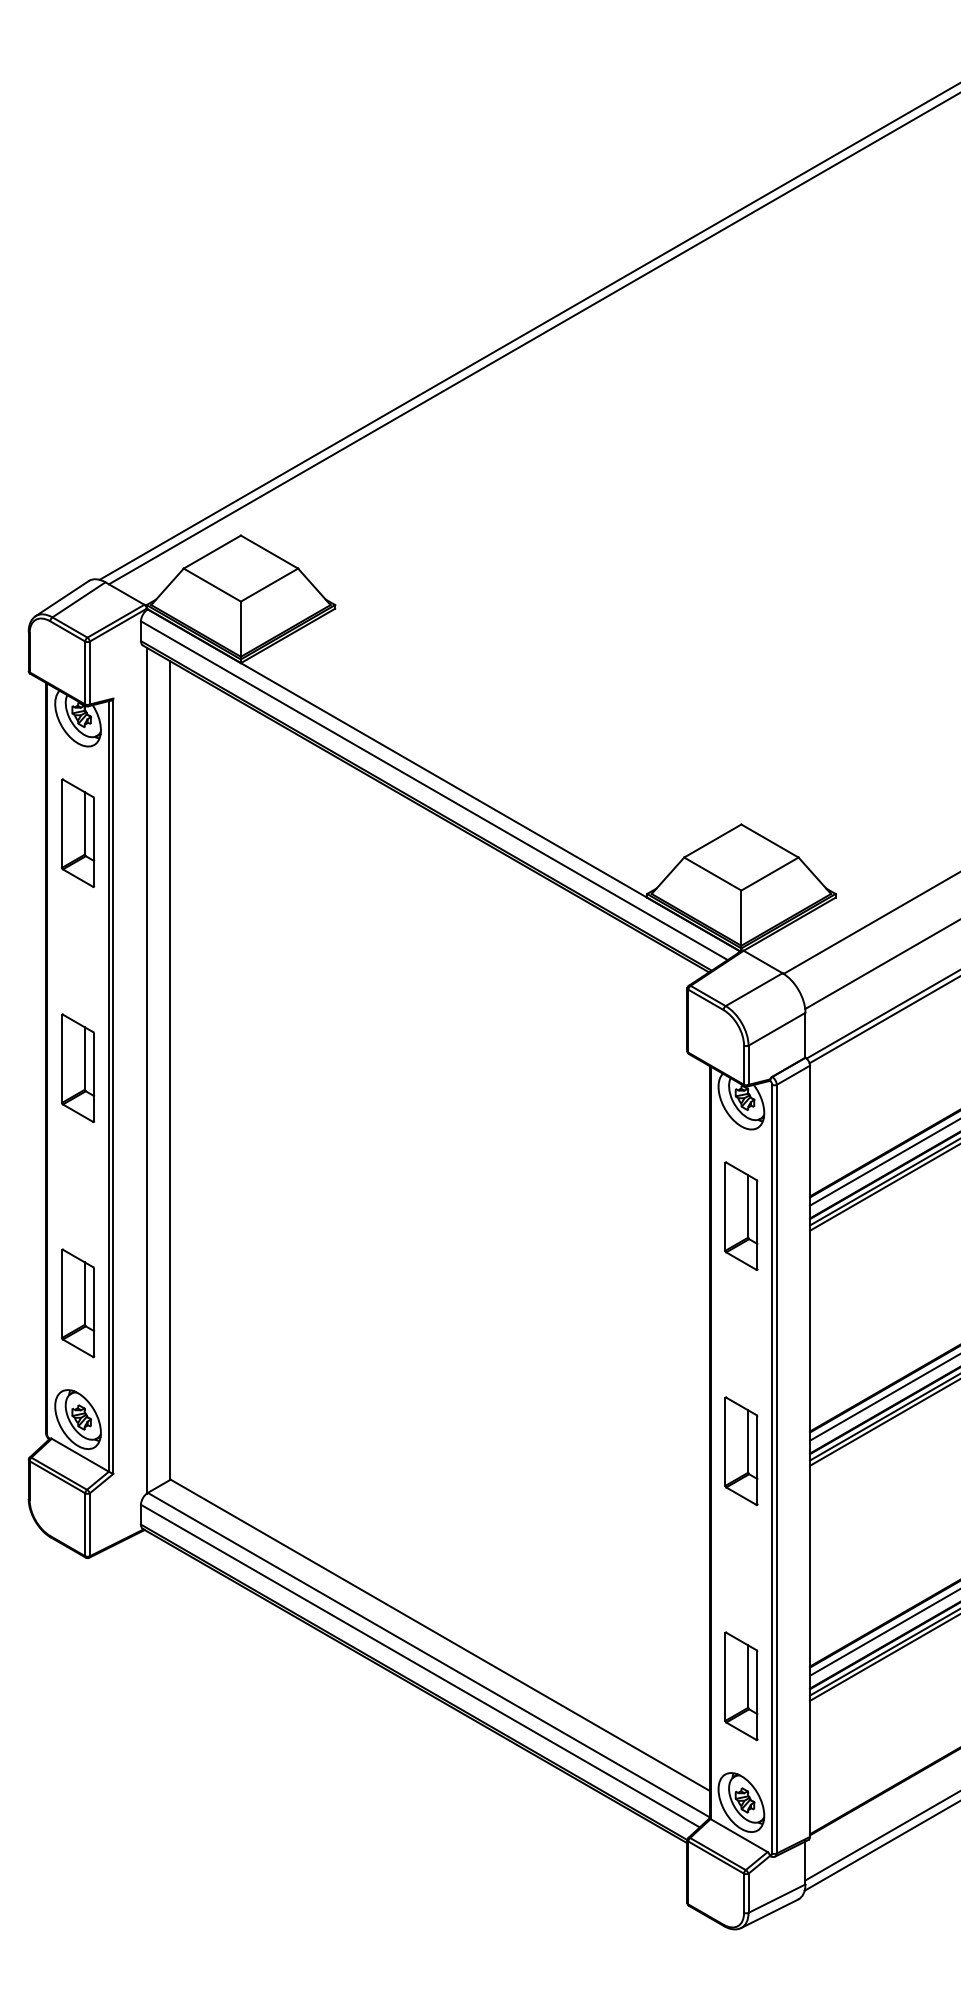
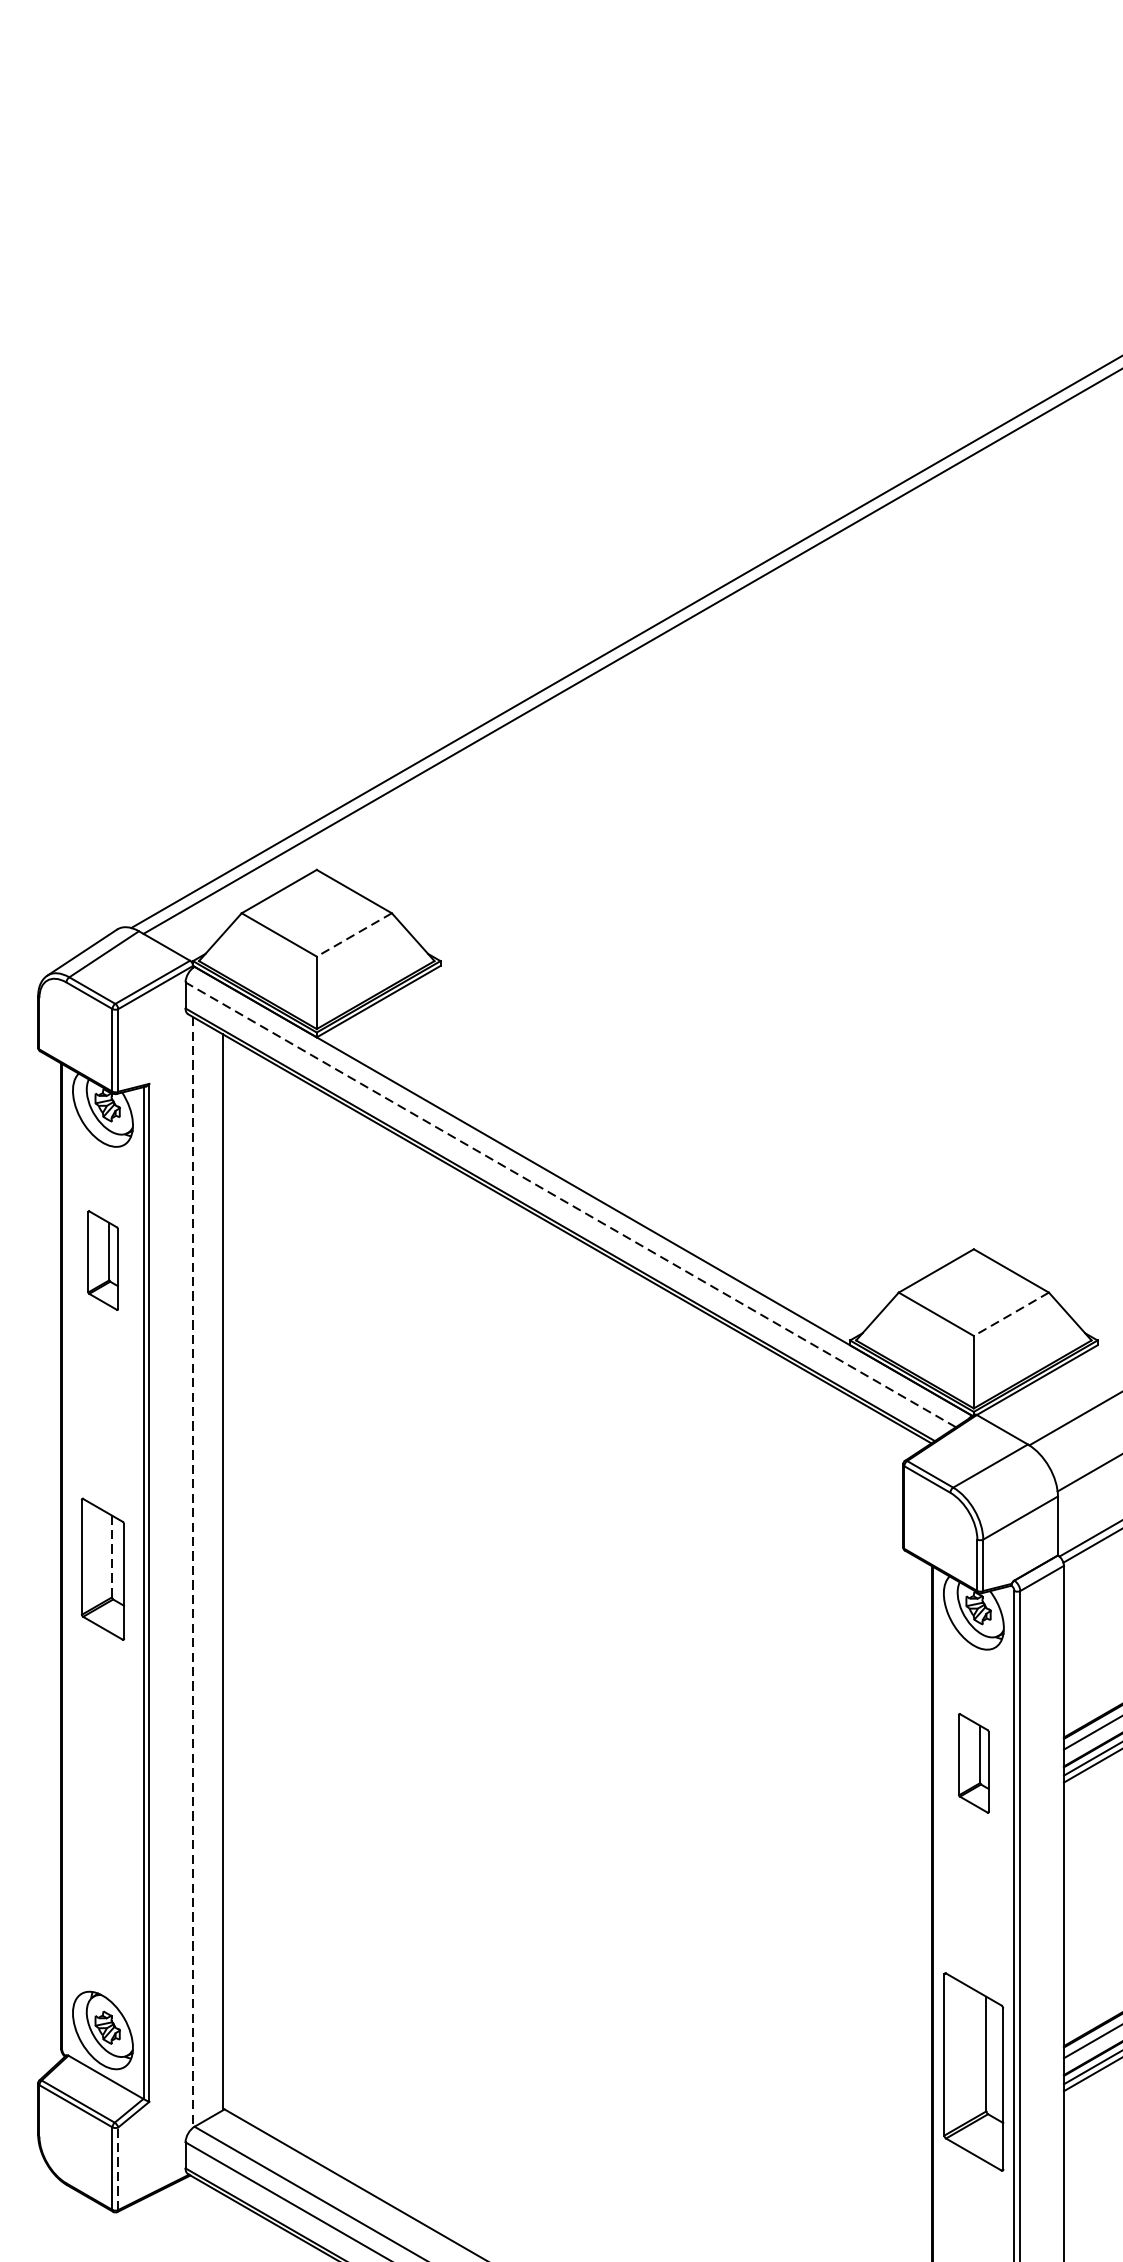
line: (269, 585) -> (354, 935), solid -> dashed
line: (434, 790) -> (570, 1204), solid -> dashed
part: (78, 832) -> (103, 1259), size x0.7
line: (769, 874) -> (1010, 1314), solid -> dashed
line: (84, 1059) -> (111, 1557), solid -> dashed
line: (146, 1070) -> (192, 1572), solid -> dashed
part: (741, 1215) -> (973, 1762), size x0.7
part: (78, 1303) -> (103, 1878), removed
part: (741, 1451) -> (973, 2072), size x1.4
line: (89, 1524) -> (117, 2168), solid -> dashed

